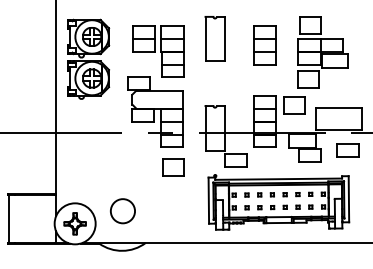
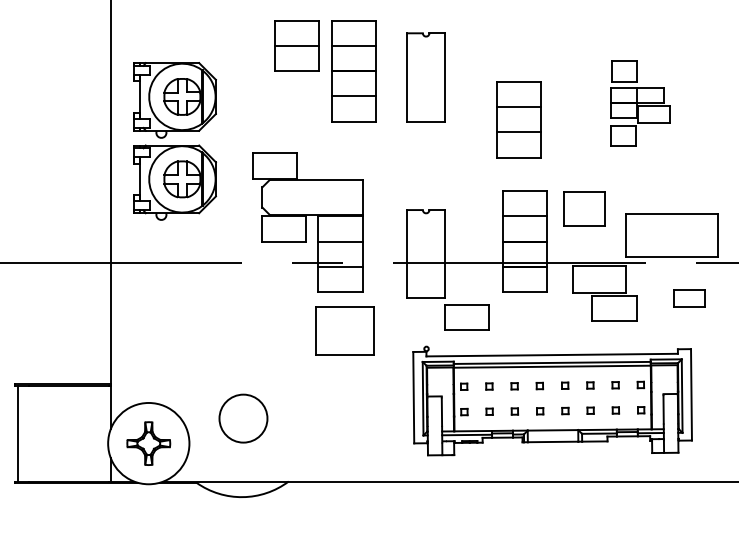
part: (264, 45) -> (518, 119), moved
part: (158, 51) -> (325, 70), moved
part: (322, 52) -> (639, 103), size x0.6
part: (88, 58) -> (175, 139), moved
part: (347, 150) -> (688, 298), size x0.7
part: (173, 167) -> (343, 331), size x1.4

